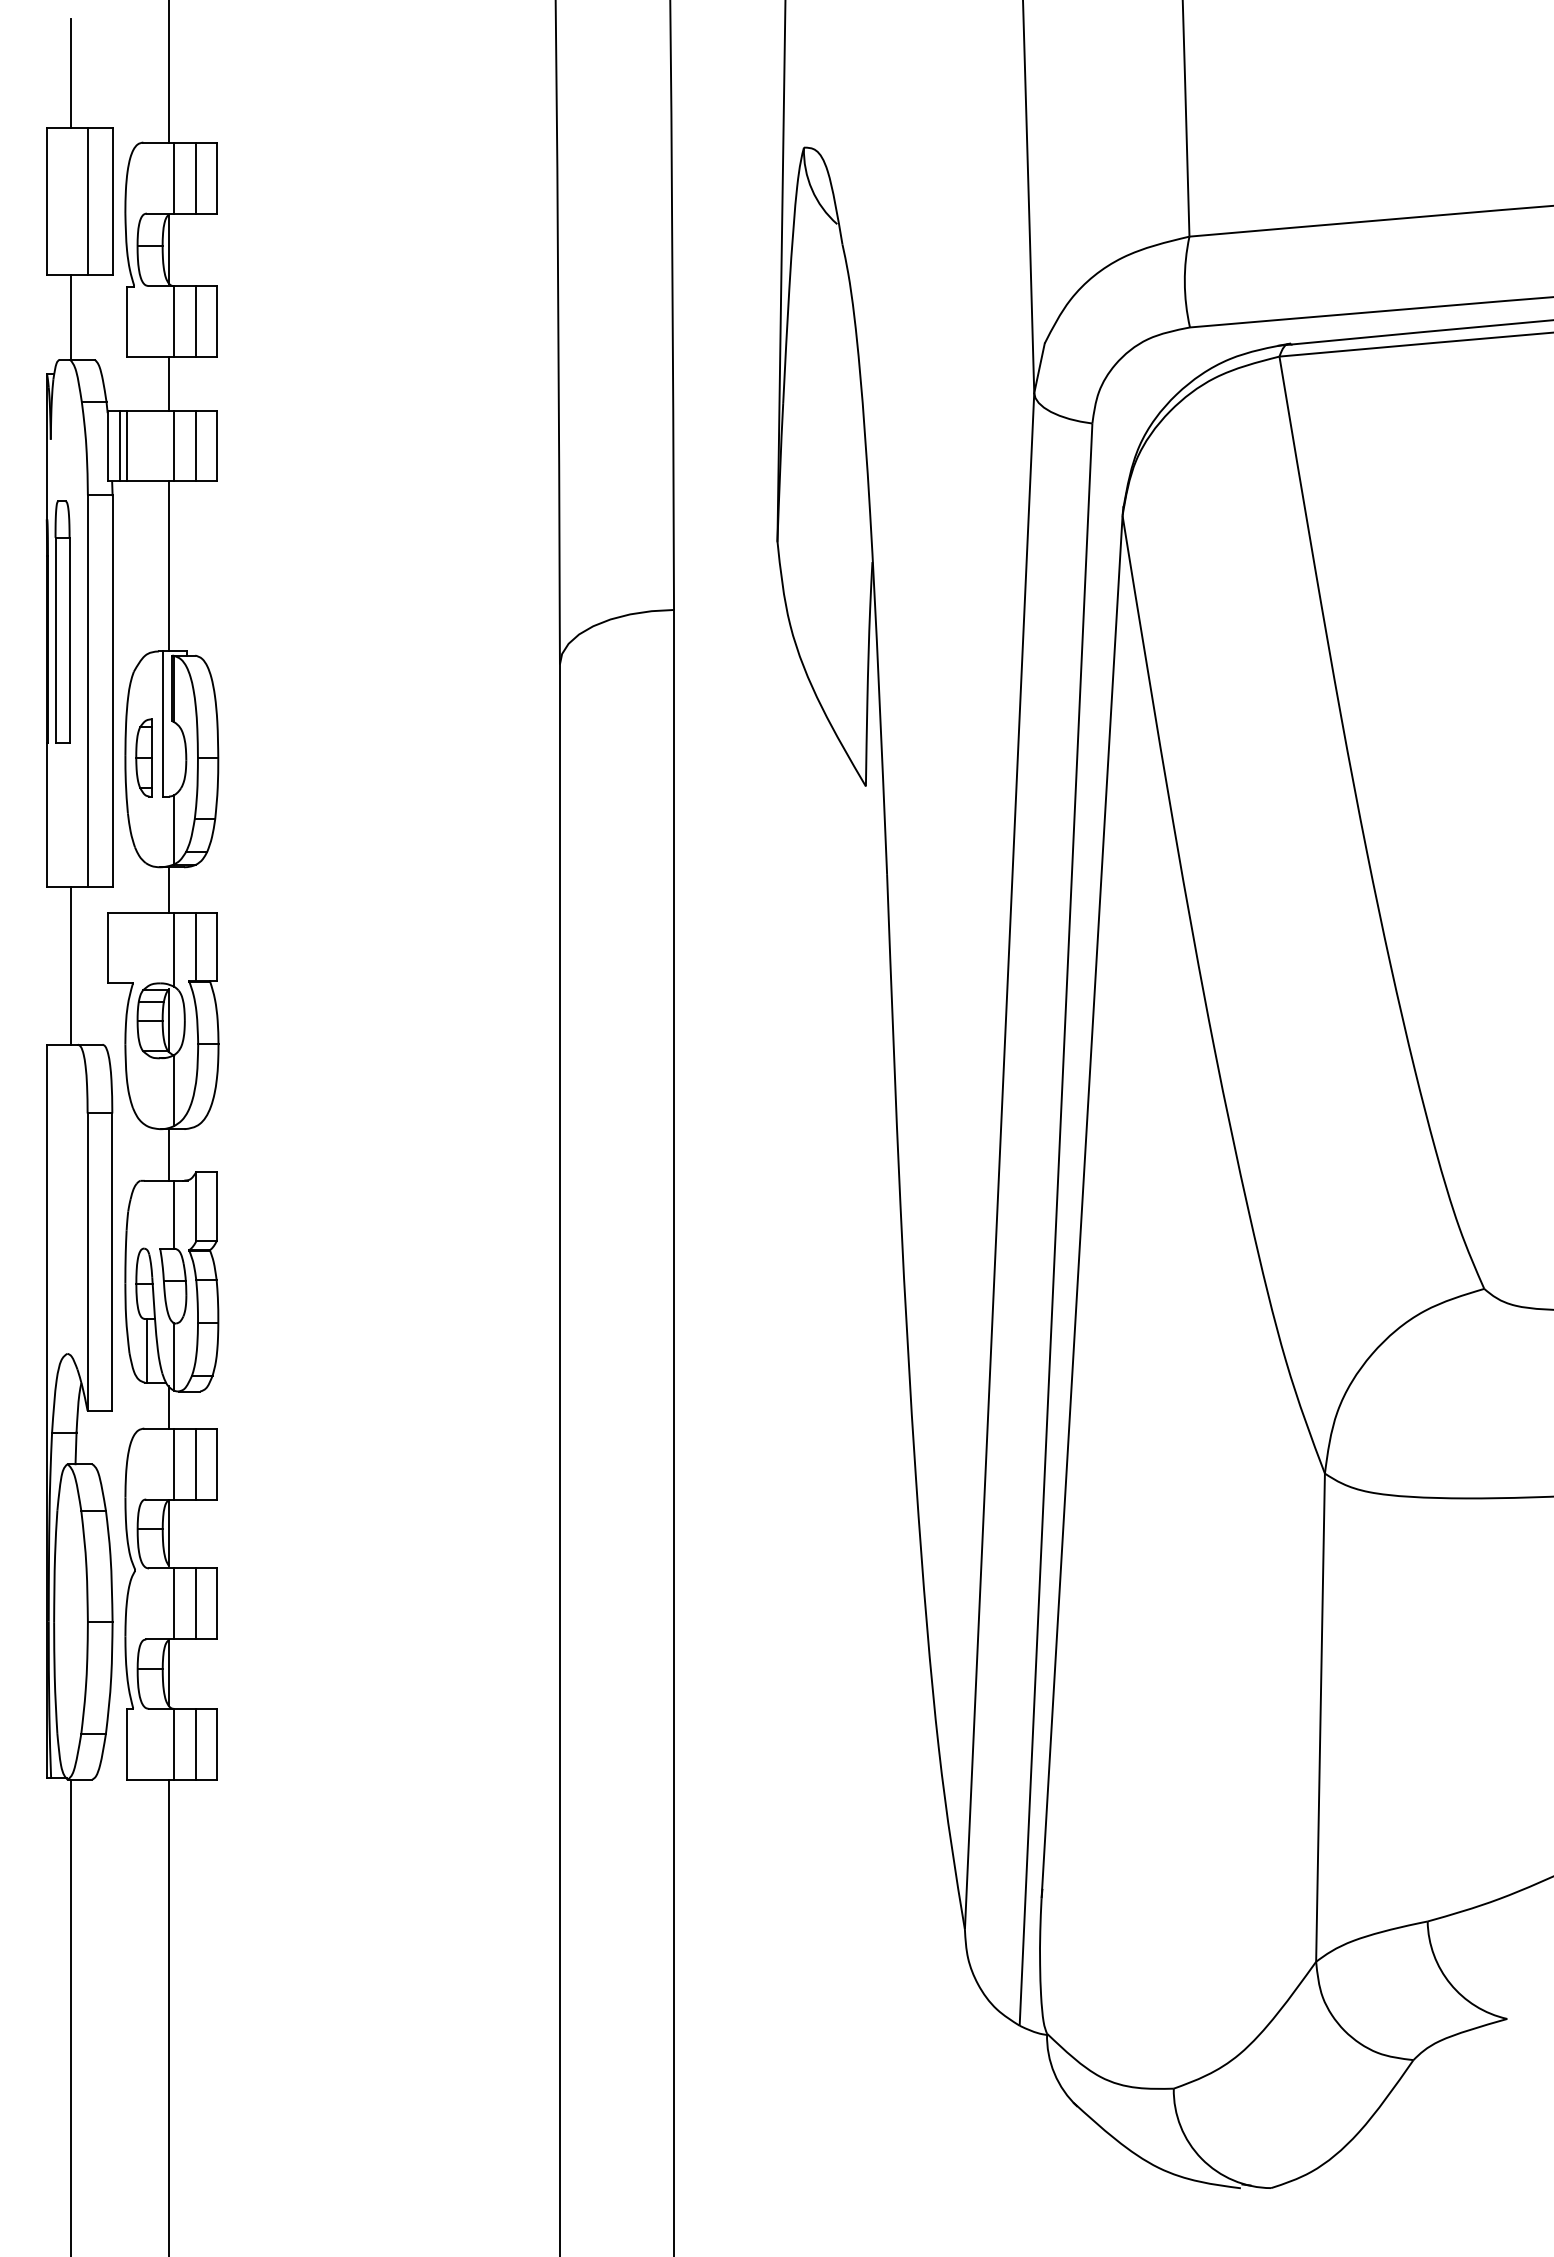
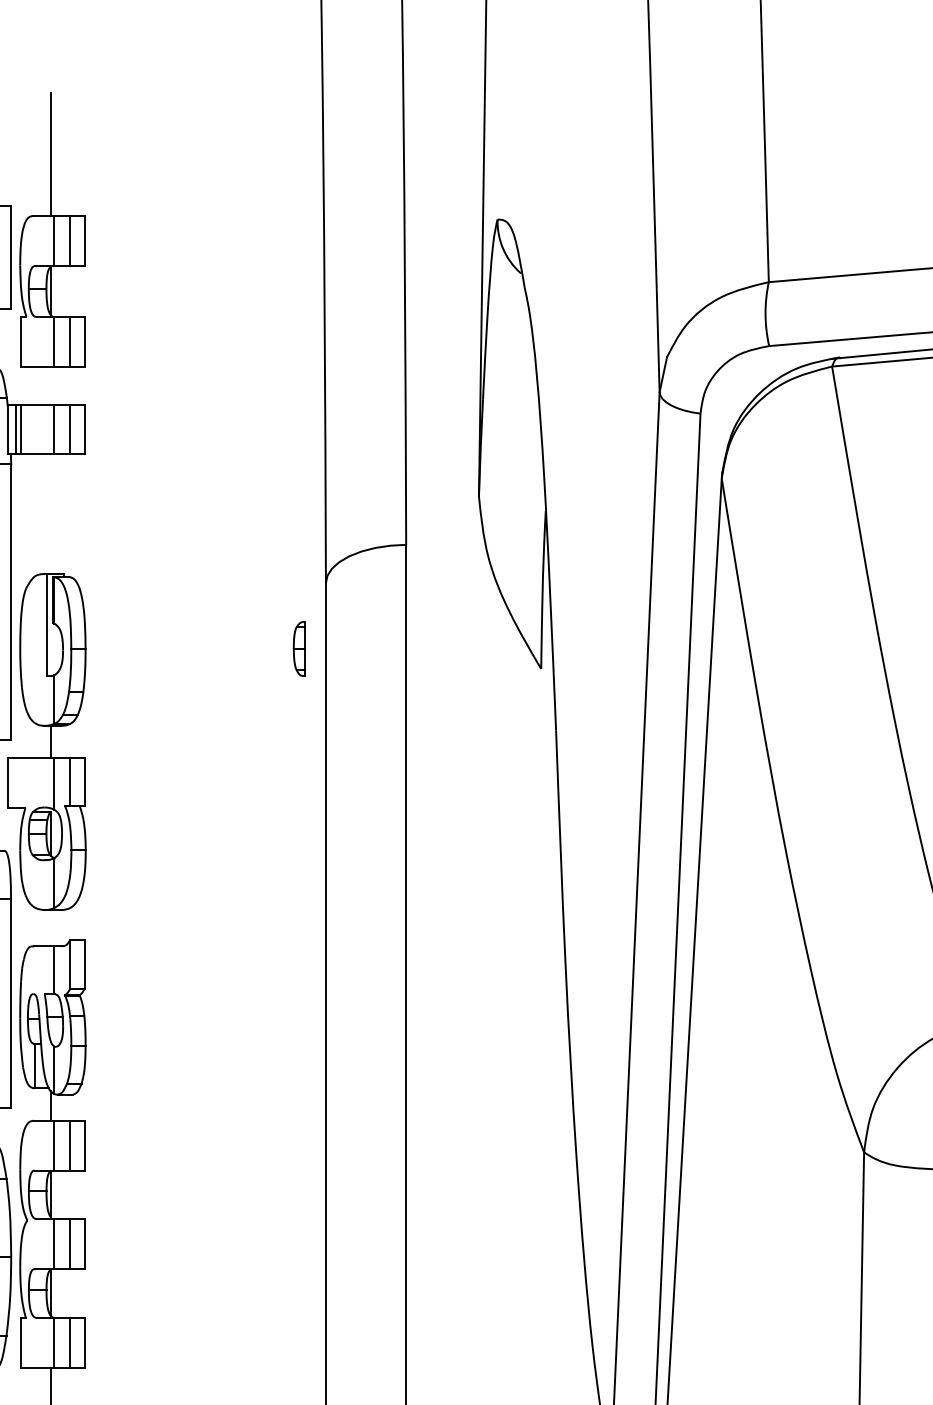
line: (168, 383) -> (50, 385), removed
line: (168, 566) -> (50, 514), removed
part: (143, 757) -> (298, 648), moved
line: (168, 1154) -> (50, 927), removed

